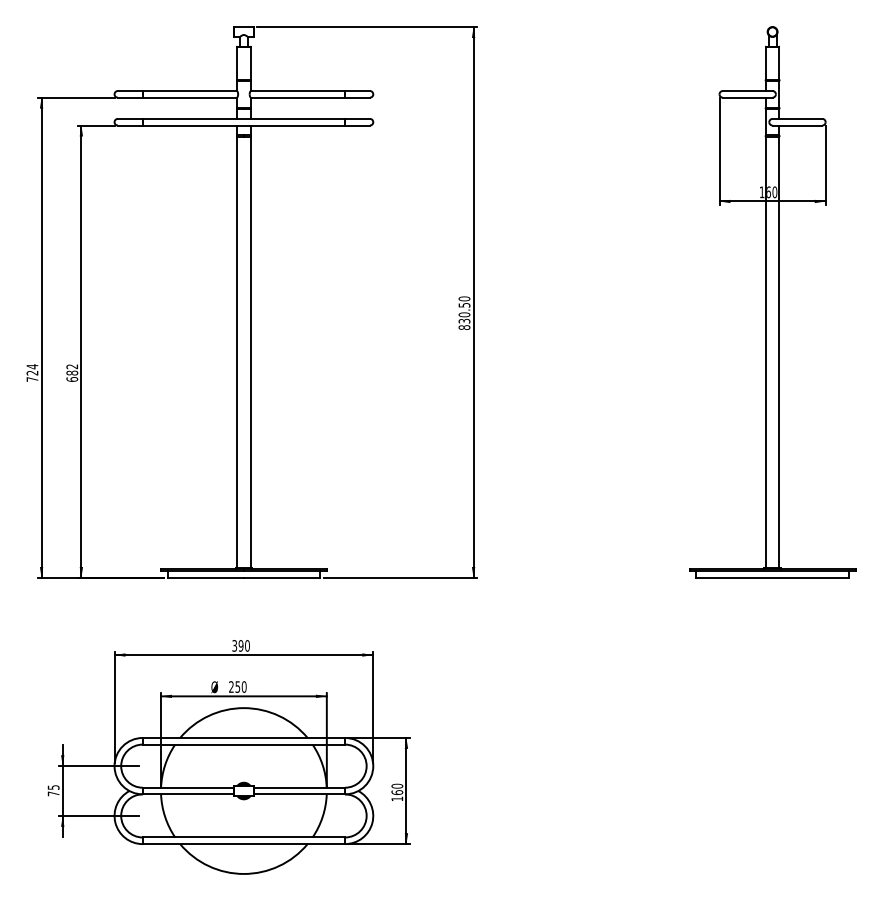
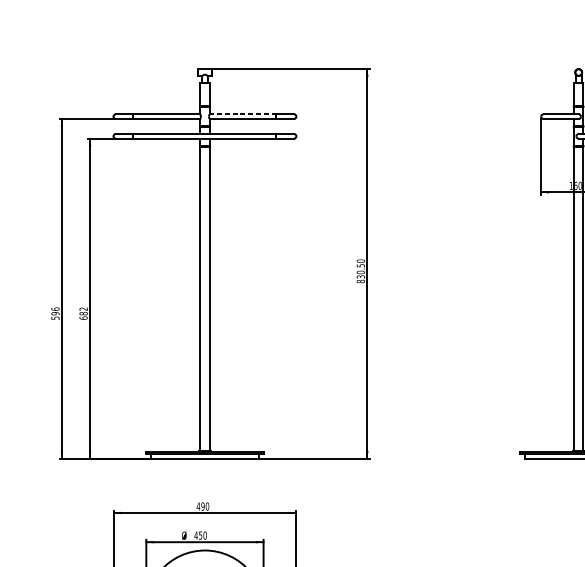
line: (297, 91) -> (242, 114), solid -> dashed
text: (32, 372) -> (55, 313), 724 -> 596
text: (234, 645) -> (198, 506), 390 -> 490
text: (231, 686) -> (196, 535), 250 -> 450

